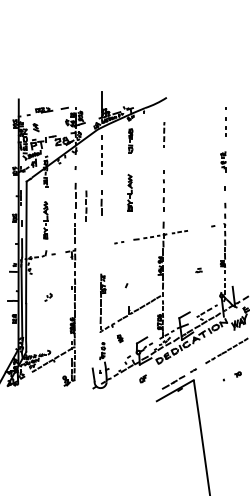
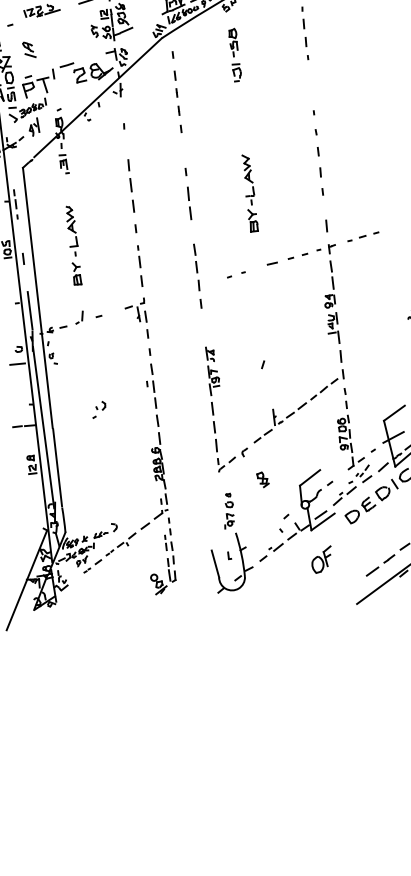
part: (129, 192) -> (248, 192), moved
line: (86, 204) -> (197, 272), moved
part: (142, 378) -> (320, 559), size x1.67

